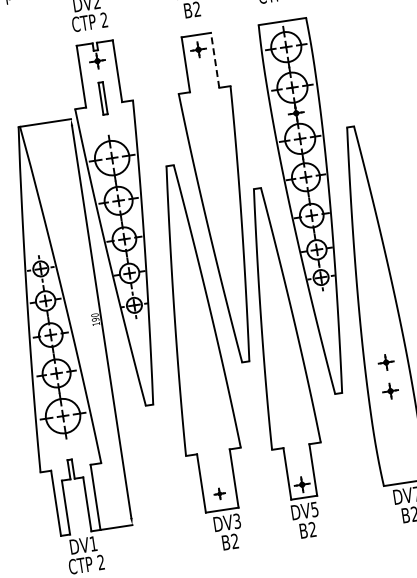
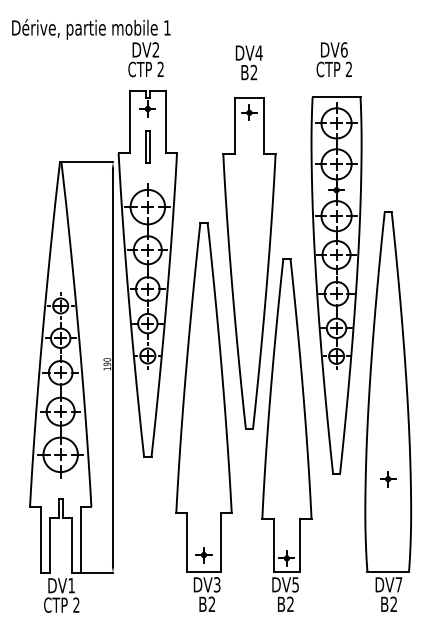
line: (215, 60) -> (264, 125), dashed -> solid
part: (386, 362) -> (388, 450), removed
part: (219, 494) -> (203, 555), size x1.43

